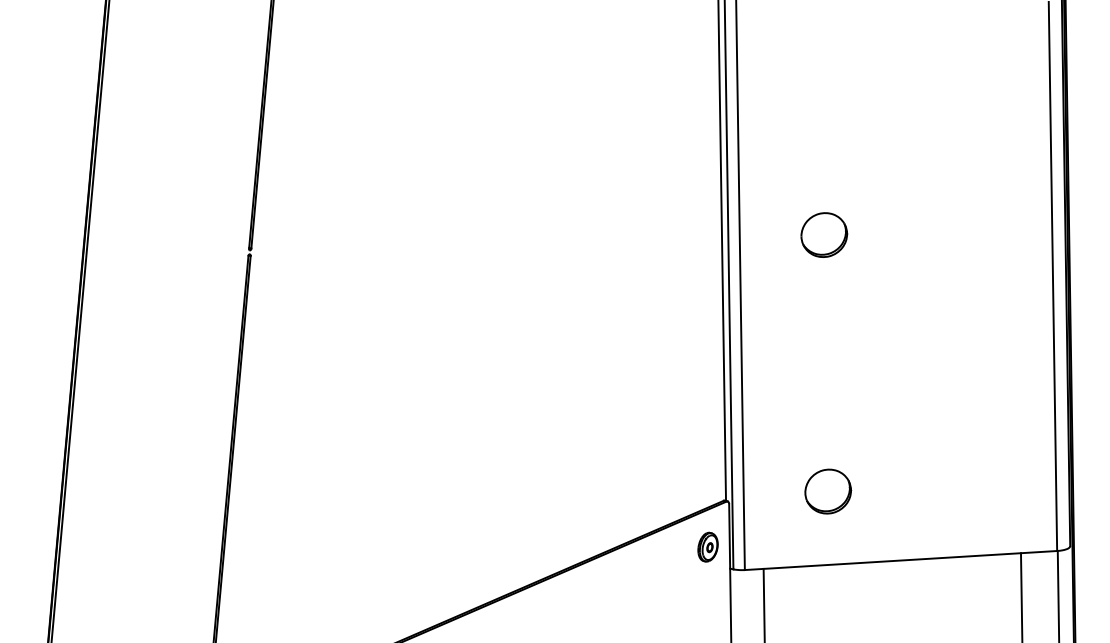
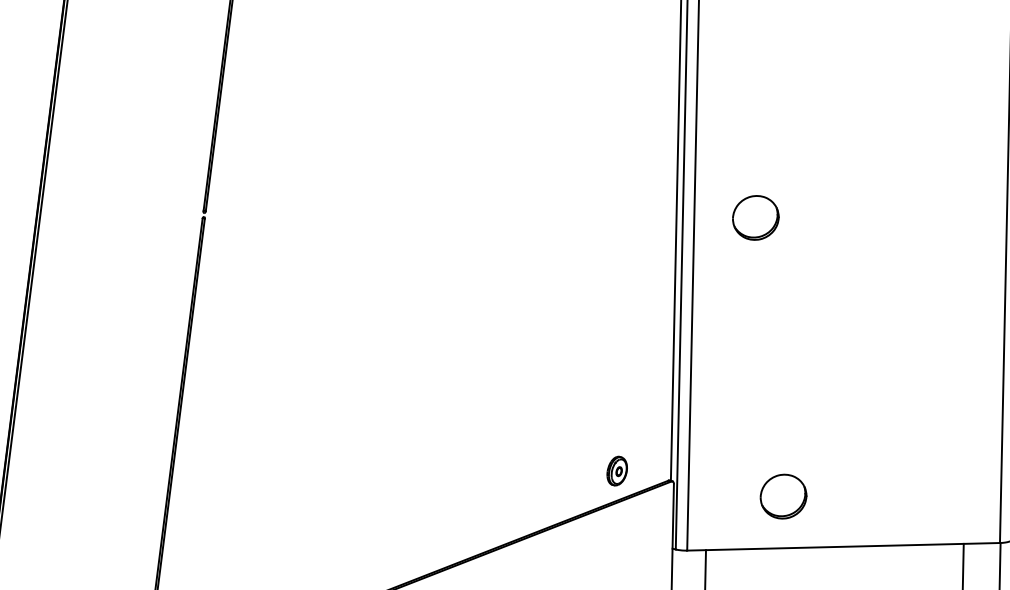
part: (824, 234) -> (756, 217), moved
part: (828, 491) -> (783, 496), moved
part: (707, 546) -> (616, 470), moved

